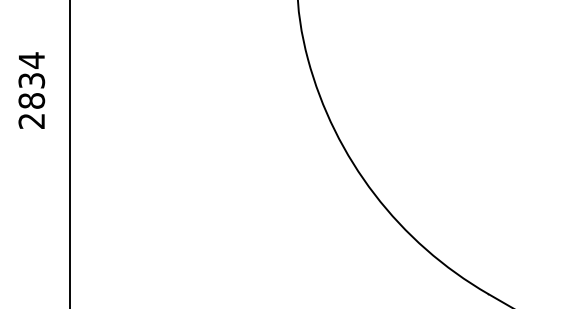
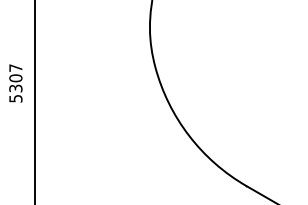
text: (31, 88) -> (15, 82), 2834 -> 5307

